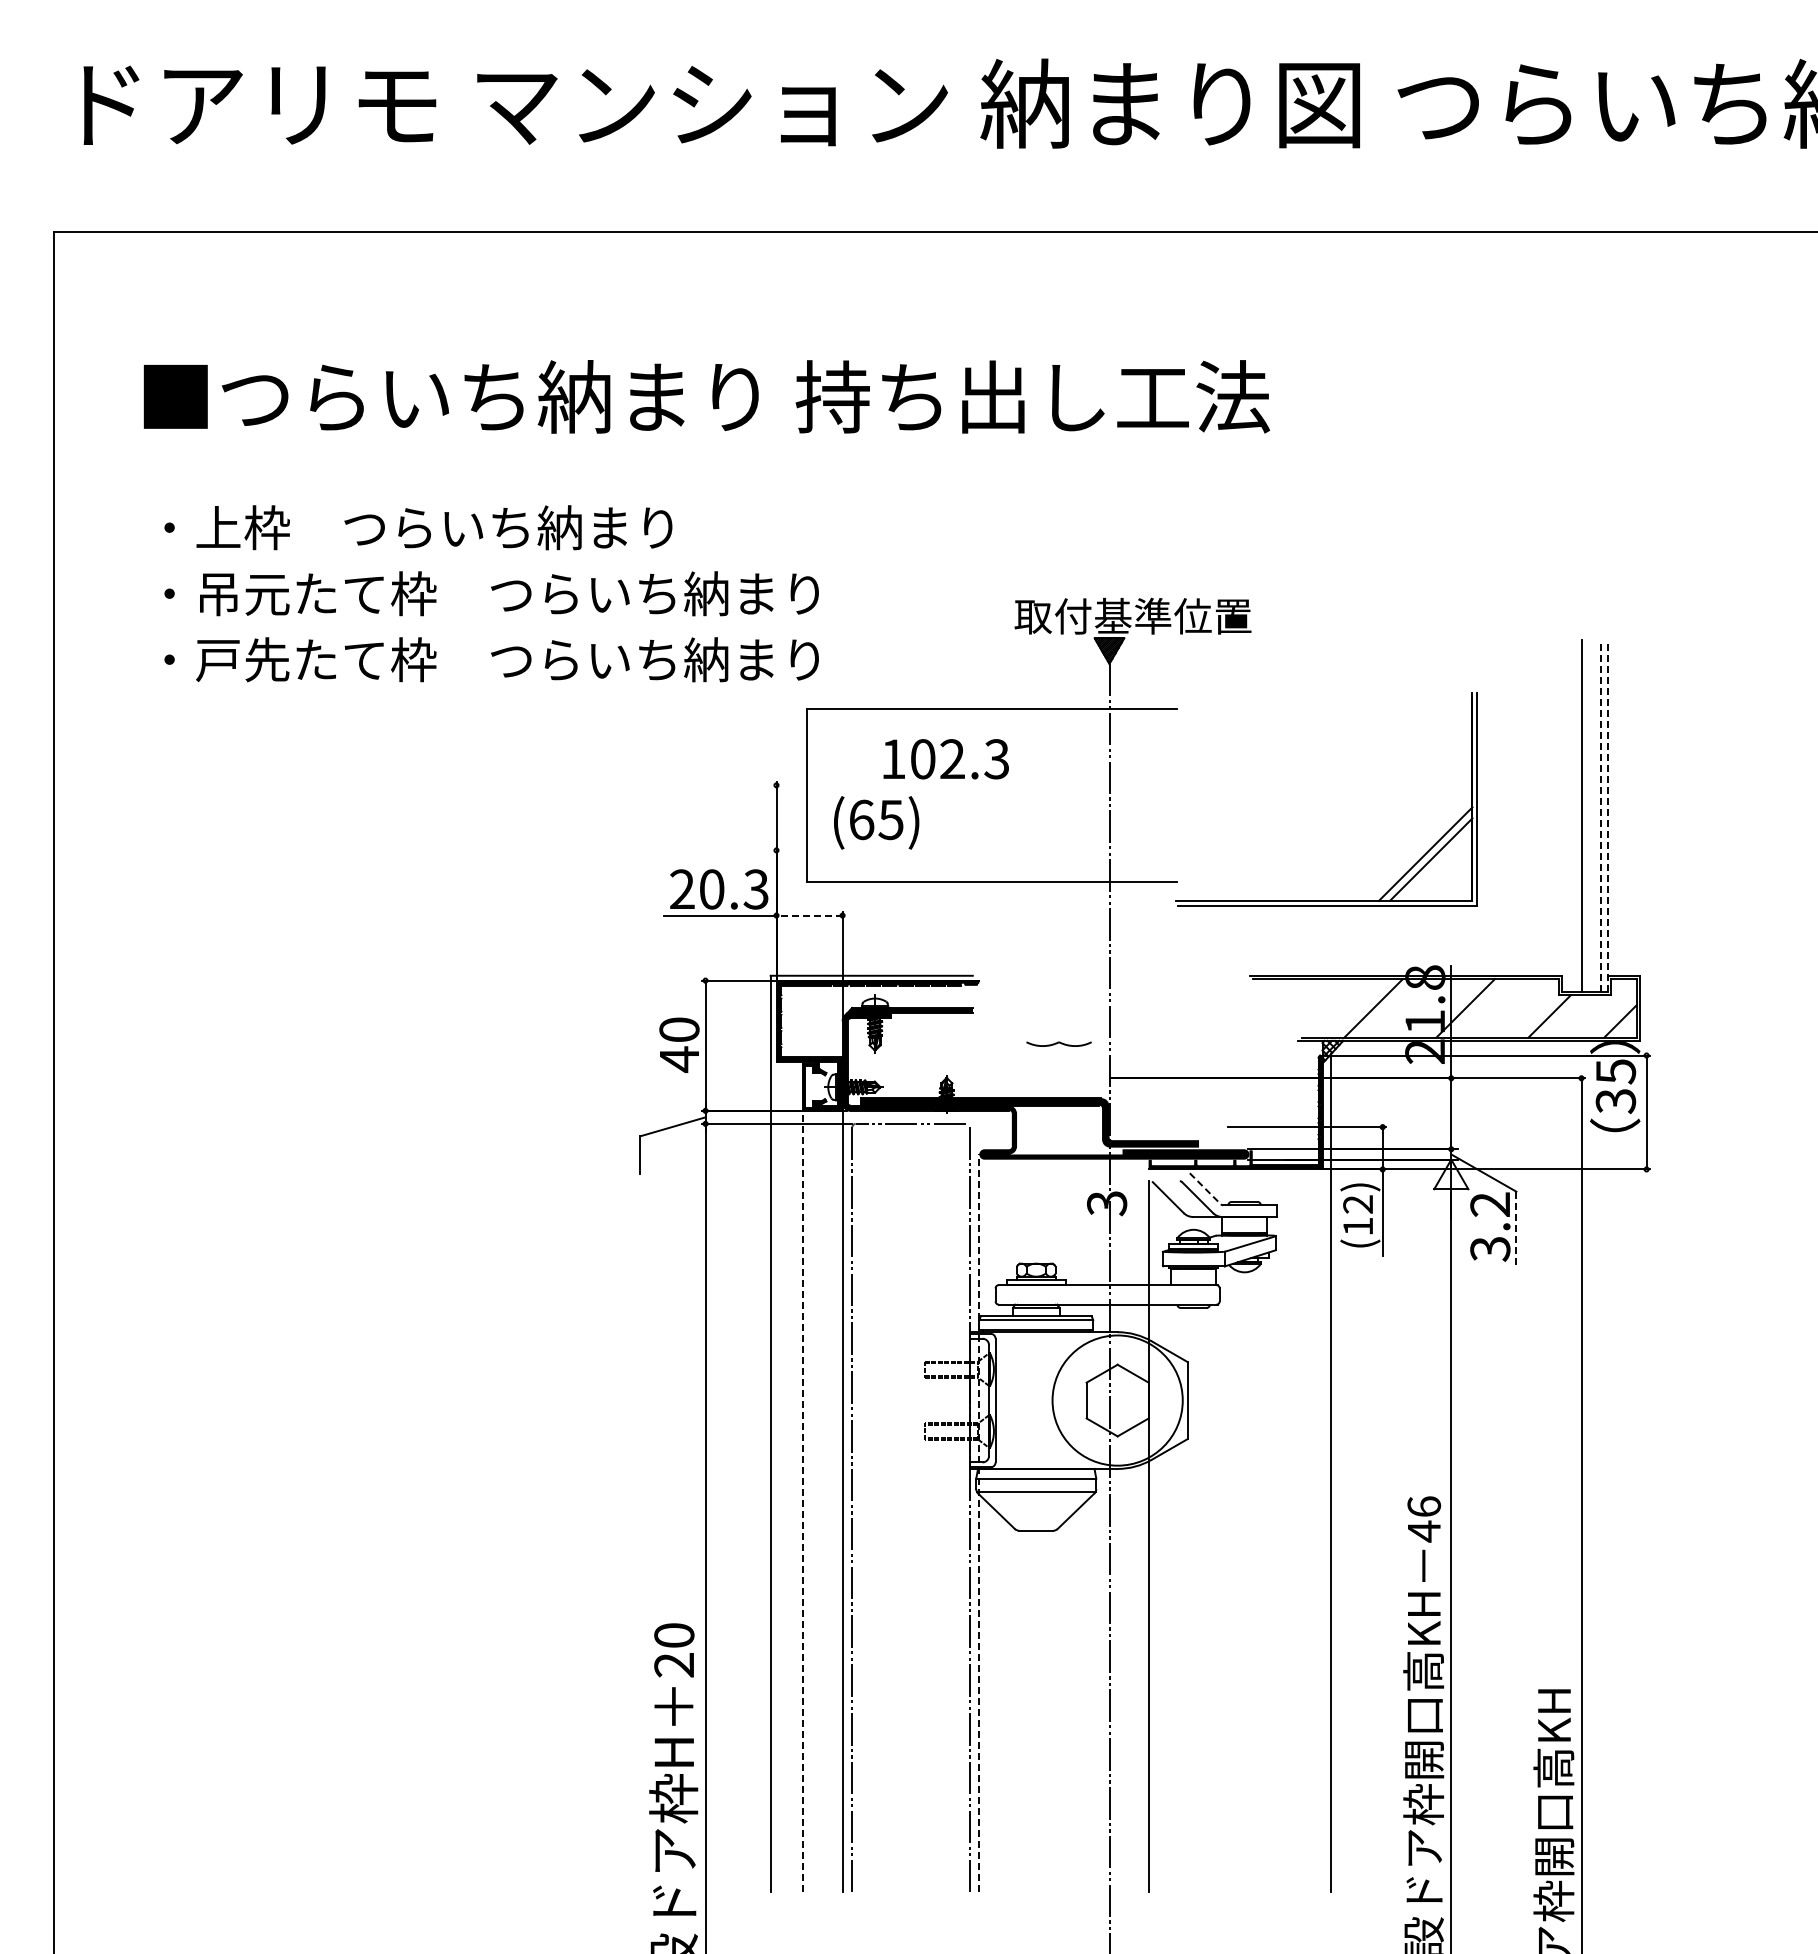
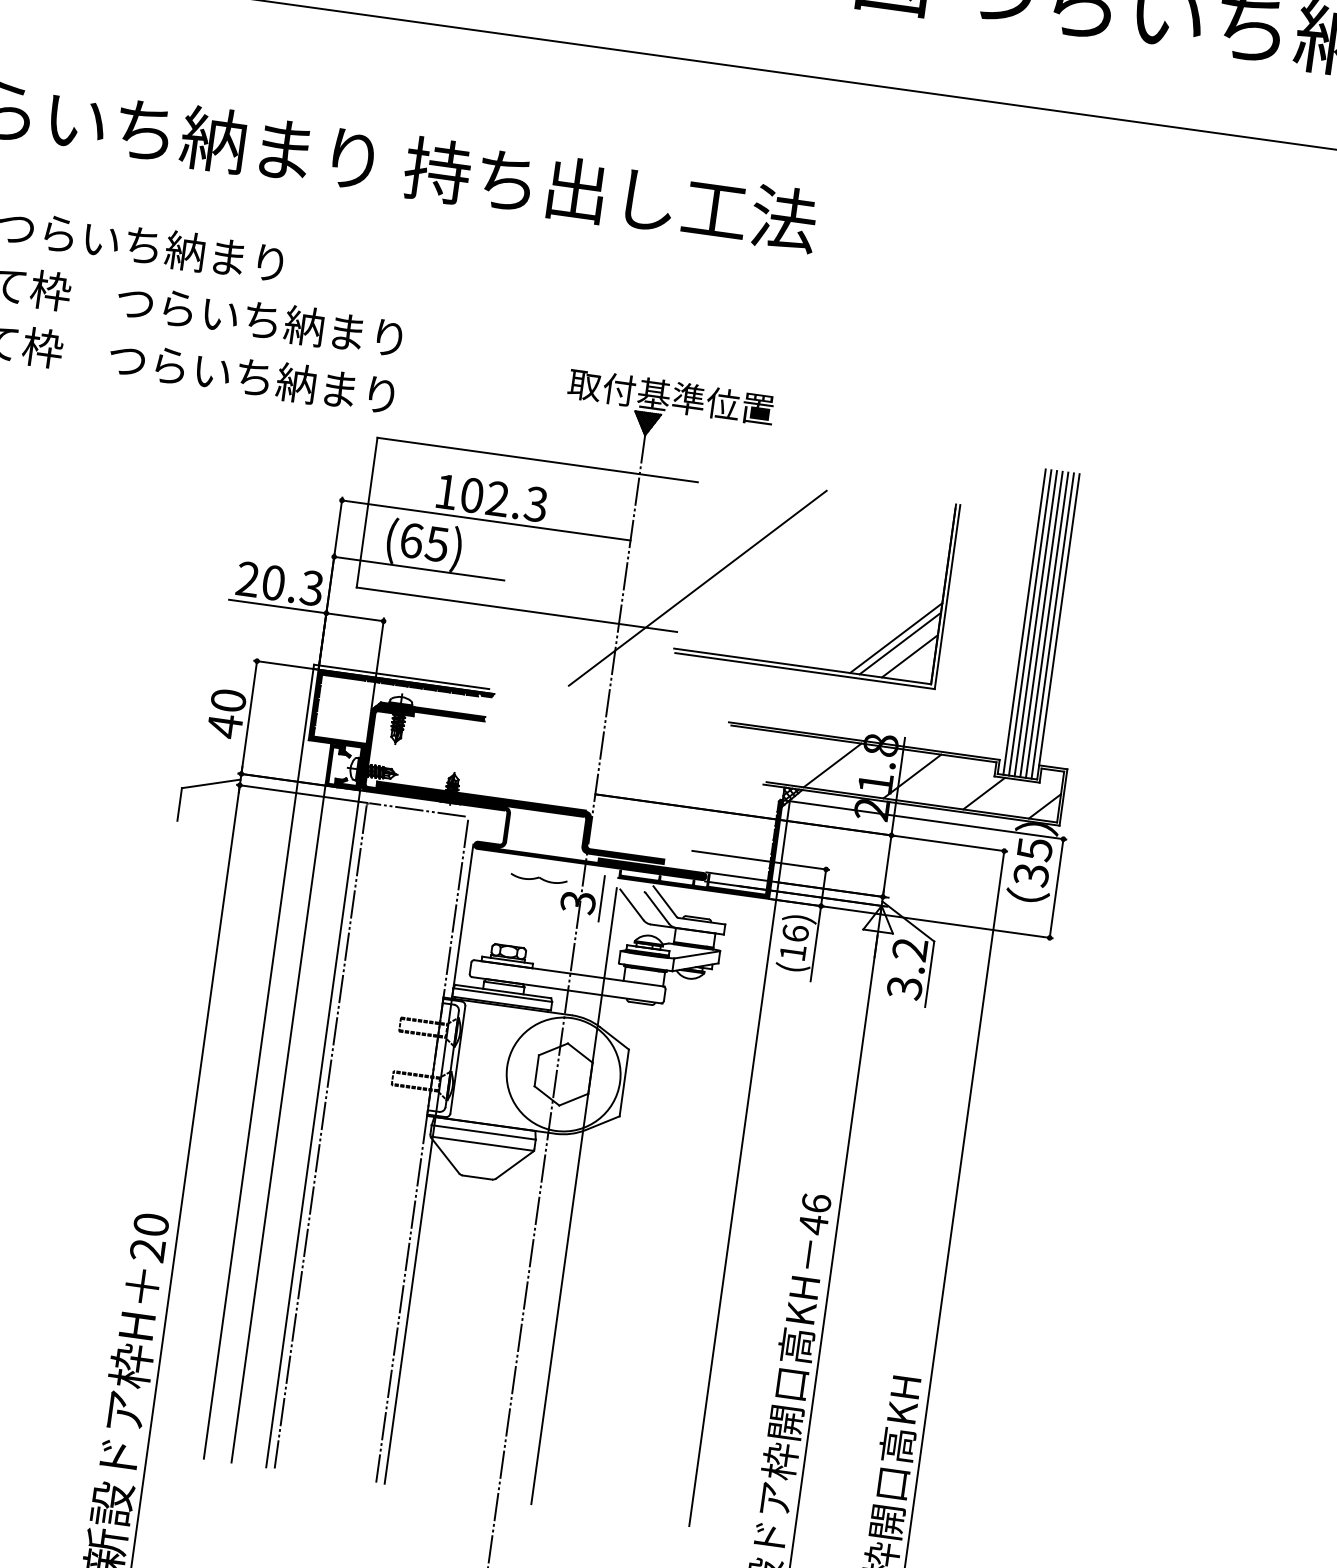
line: (942, 785) -> (485, 520), added
line: (1568, 815) -> (1024, 621), added
line: (1575, 815) -> (1030, 622), added
line: (1588, 815) -> (1041, 624), added
line: (1594, 815) -> (1047, 624), added
line: (1601, 815) -> (1053, 625), dashed -> solid
line: (1607, 815) -> (1058, 626), dashed -> solid
line: (1192, 828) -> (697, 587), added
line: (874, 850) -> (419, 568), added
line: (1443, 872) -> (909, 656), added
line: (809, 915) -> (354, 617), dashed -> solid
part: (1058, 1043) -> (538, 878), moved
line: (1205, 1188) -> (665, 901), dashed -> solid
line: (1133, 1195) -> (602, 898), added
text: (1358, 1204) -> (795, 933), (12) -> (16)
line: (1516, 1229) -> (929, 974), dashed -> solid
line: (802, 1500) -> (278, 1123), dashed -> solid
line: (979, 1523) -> (429, 1164), dashed -> solid

